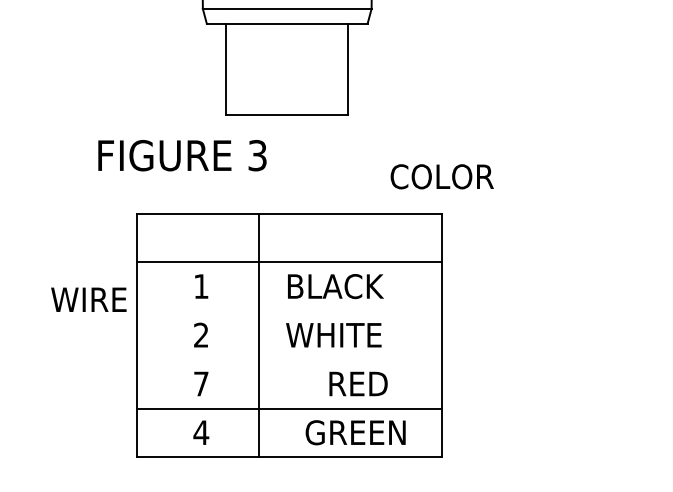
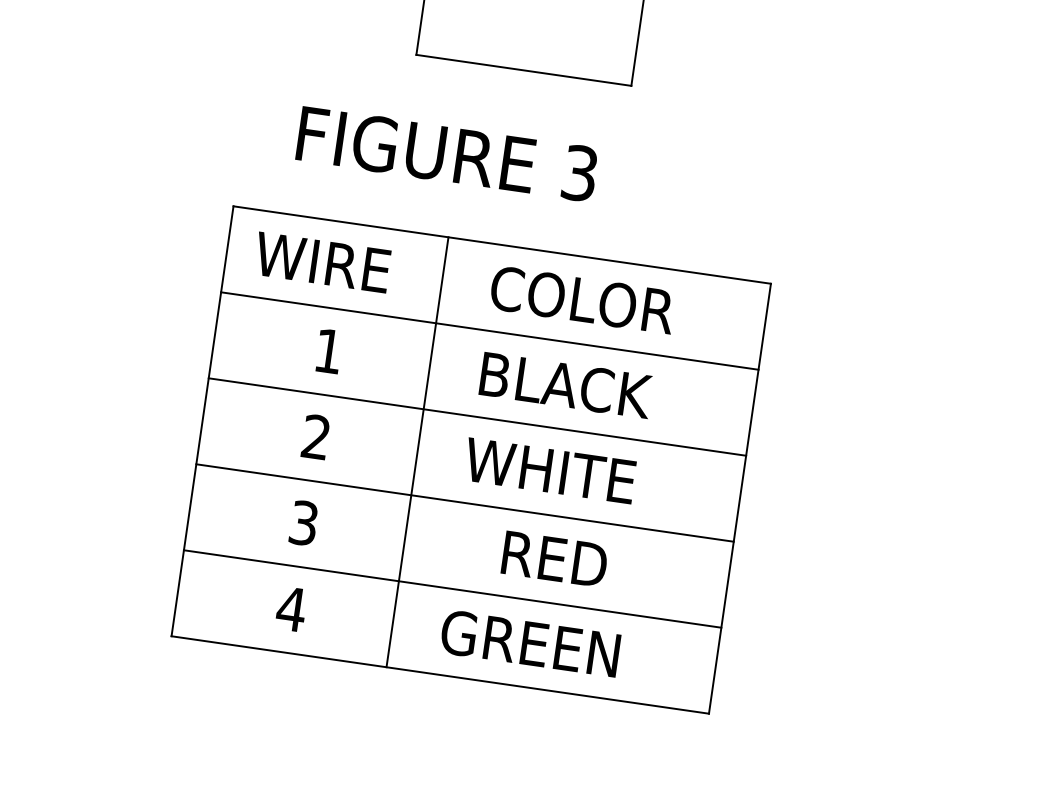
text: (182, 155) -> (447, 153), moved
text: (441, 176) -> (581, 299), moved
text: (88, 299) -> (322, 261), moved
line: (288, 311) -> (476, 417), added
line: (288, 359) -> (463, 502), added
text: (201, 383) -> (304, 522), 7 -> 3
text: (358, 383) -> (554, 558), moved
text: (355, 432) -> (530, 643), moved

